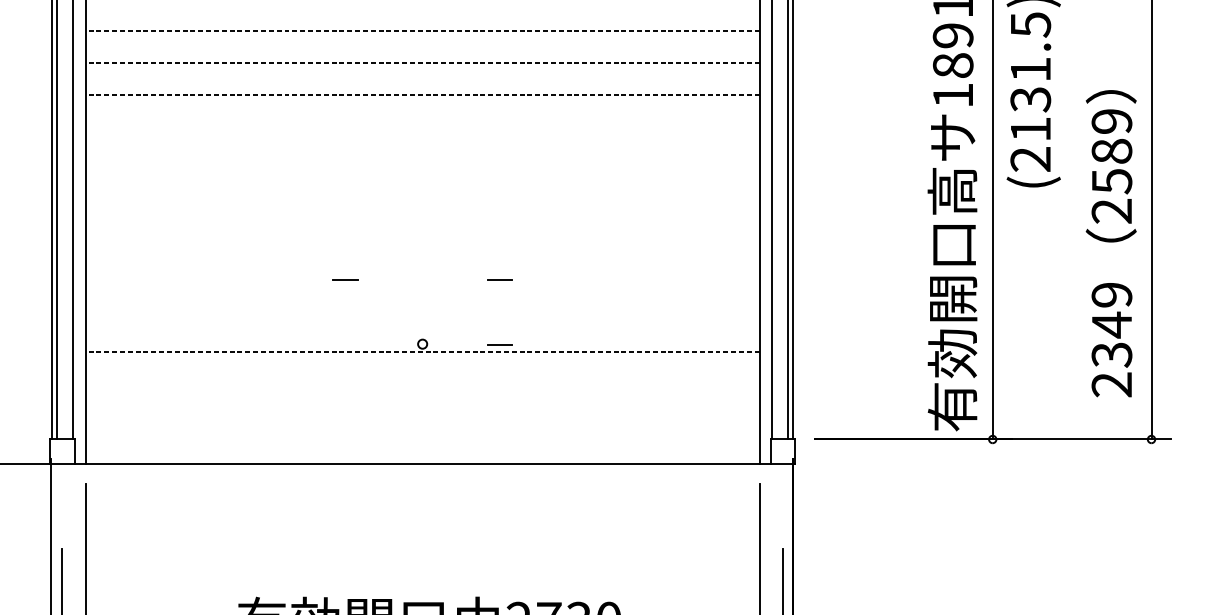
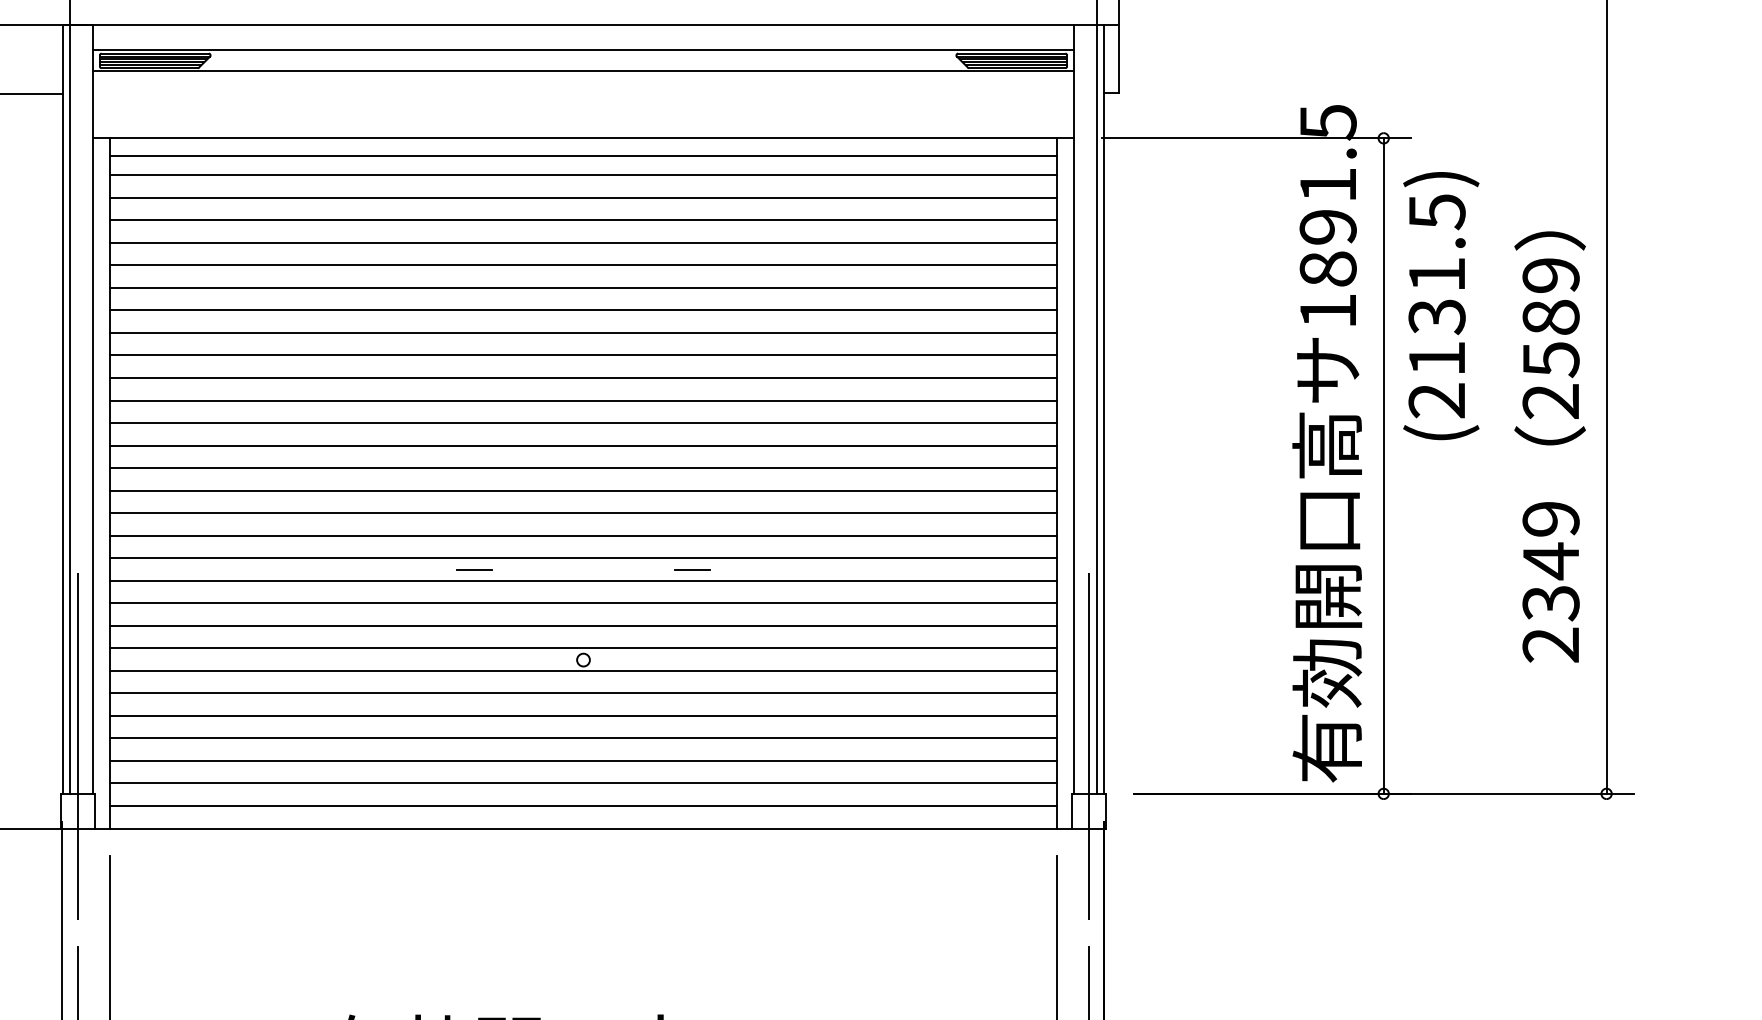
line: (422, 14) -> (583, 197), added
line: (422, 31) -> (583, 220), dashed -> solid
line: (422, 46) -> (583, 242), added
line: (422, 63) -> (583, 265), dashed -> solid
line: (422, 78) -> (583, 287), added
line: (422, 95) -> (583, 310), dashed -> solid
line: (422, 110) -> (583, 332), added
line: (422, 127) -> (583, 355), added
line: (422, 143) -> (583, 378), added
line: (422, 159) -> (583, 400), added
line: (422, 175) -> (583, 423), added
line: (422, 191) -> (583, 445), added
line: (422, 207) -> (583, 468), added
line: (422, 223) -> (583, 490), added
line: (422, 239) -> (583, 513), added
text: (1110, 243) -> (1549, 446), moved
line: (422, 255) -> (583, 535), added
line: (422, 271) -> (583, 558), added
line: (422, 287) -> (583, 580), added
line: (422, 303) -> (583, 603), added
line: (422, 319) -> (583, 625), added
line: (422, 335) -> (583, 648), added
line: (500, 345) -> (692, 661), removed
line: (422, 351) -> (583, 670), dashed -> solid
line: (422, 367) -> (583, 693), added
line: (422, 383) -> (583, 715), added
line: (62, 400) -> (77, 739), added
line: (422, 400) -> (583, 738), added
line: (783, 400) -> (1089, 739), added
line: (422, 415) -> (583, 760), added
line: (422, 432) -> (583, 783), added
line: (422, 448) -> (583, 806), added

